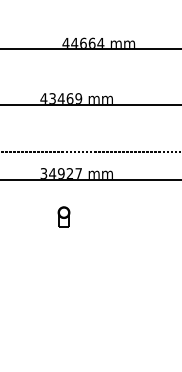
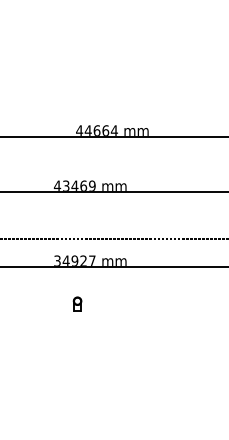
part: (63, 216) -> (77, 303), size x0.7

